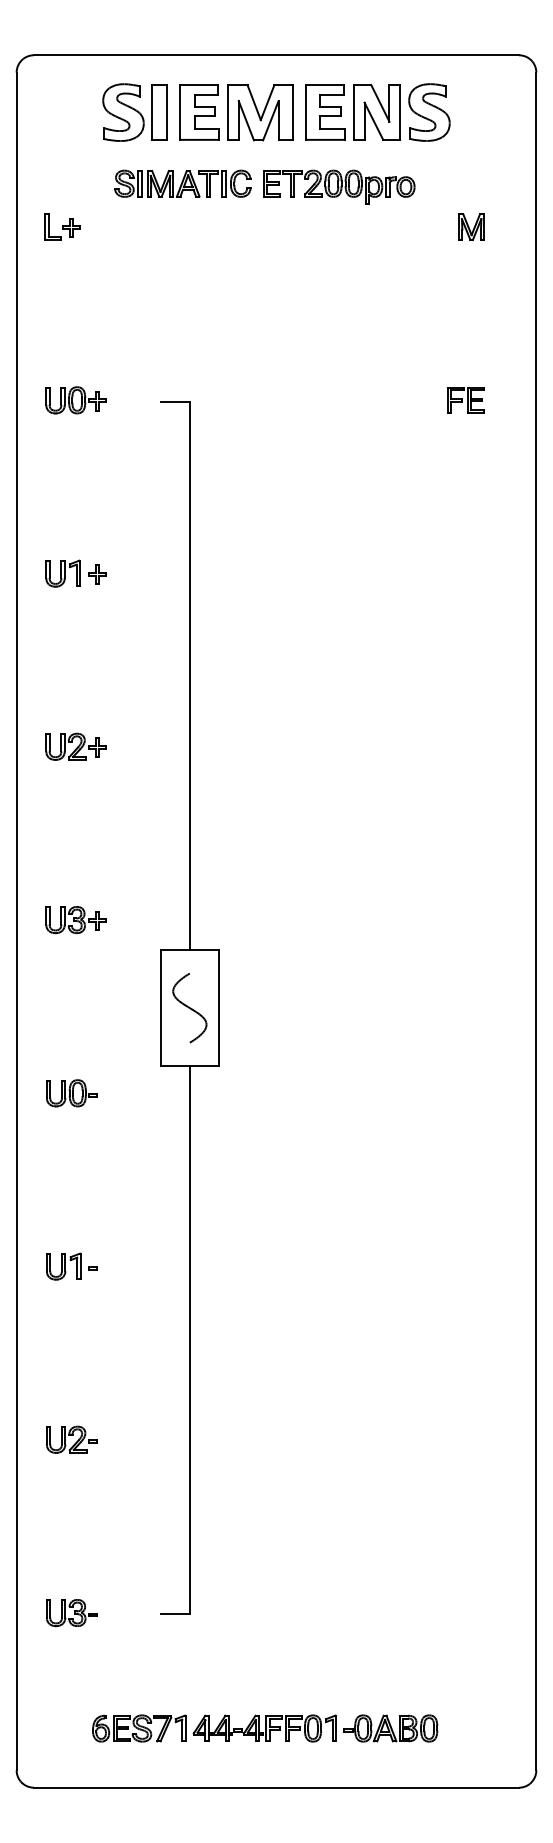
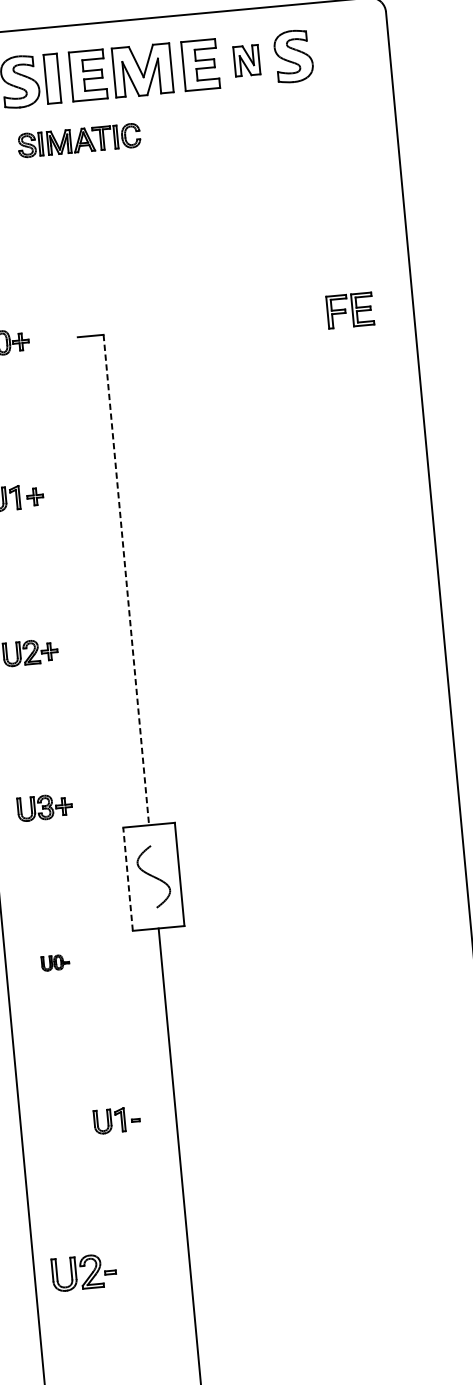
part: (376, 112) -> (246, 60), size x0.6
part: (339, 186) -> (219, 130), removed
part: (471, 226) -> (340, 154), removed
part: (465, 400) -> (349, 310), size x1.4
line: (189, 676) -> (126, 580), solid -> dashed
line: (161, 1008) -> (128, 879), solid -> dashed
part: (71, 1093) -> (55, 962), size x0.6
part: (71, 1266) -> (116, 1120), moved
part: (71, 1439) -> (83, 1272), size x1.4

